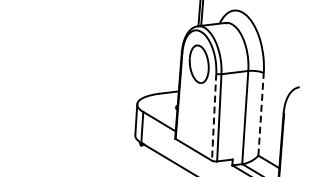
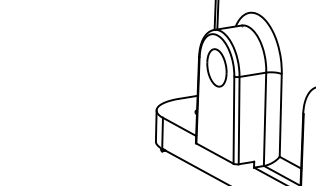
line: (260, 113) -> (280, 114), dashed -> solid
line: (213, 117) -> (233, 120), dashed -> solid

